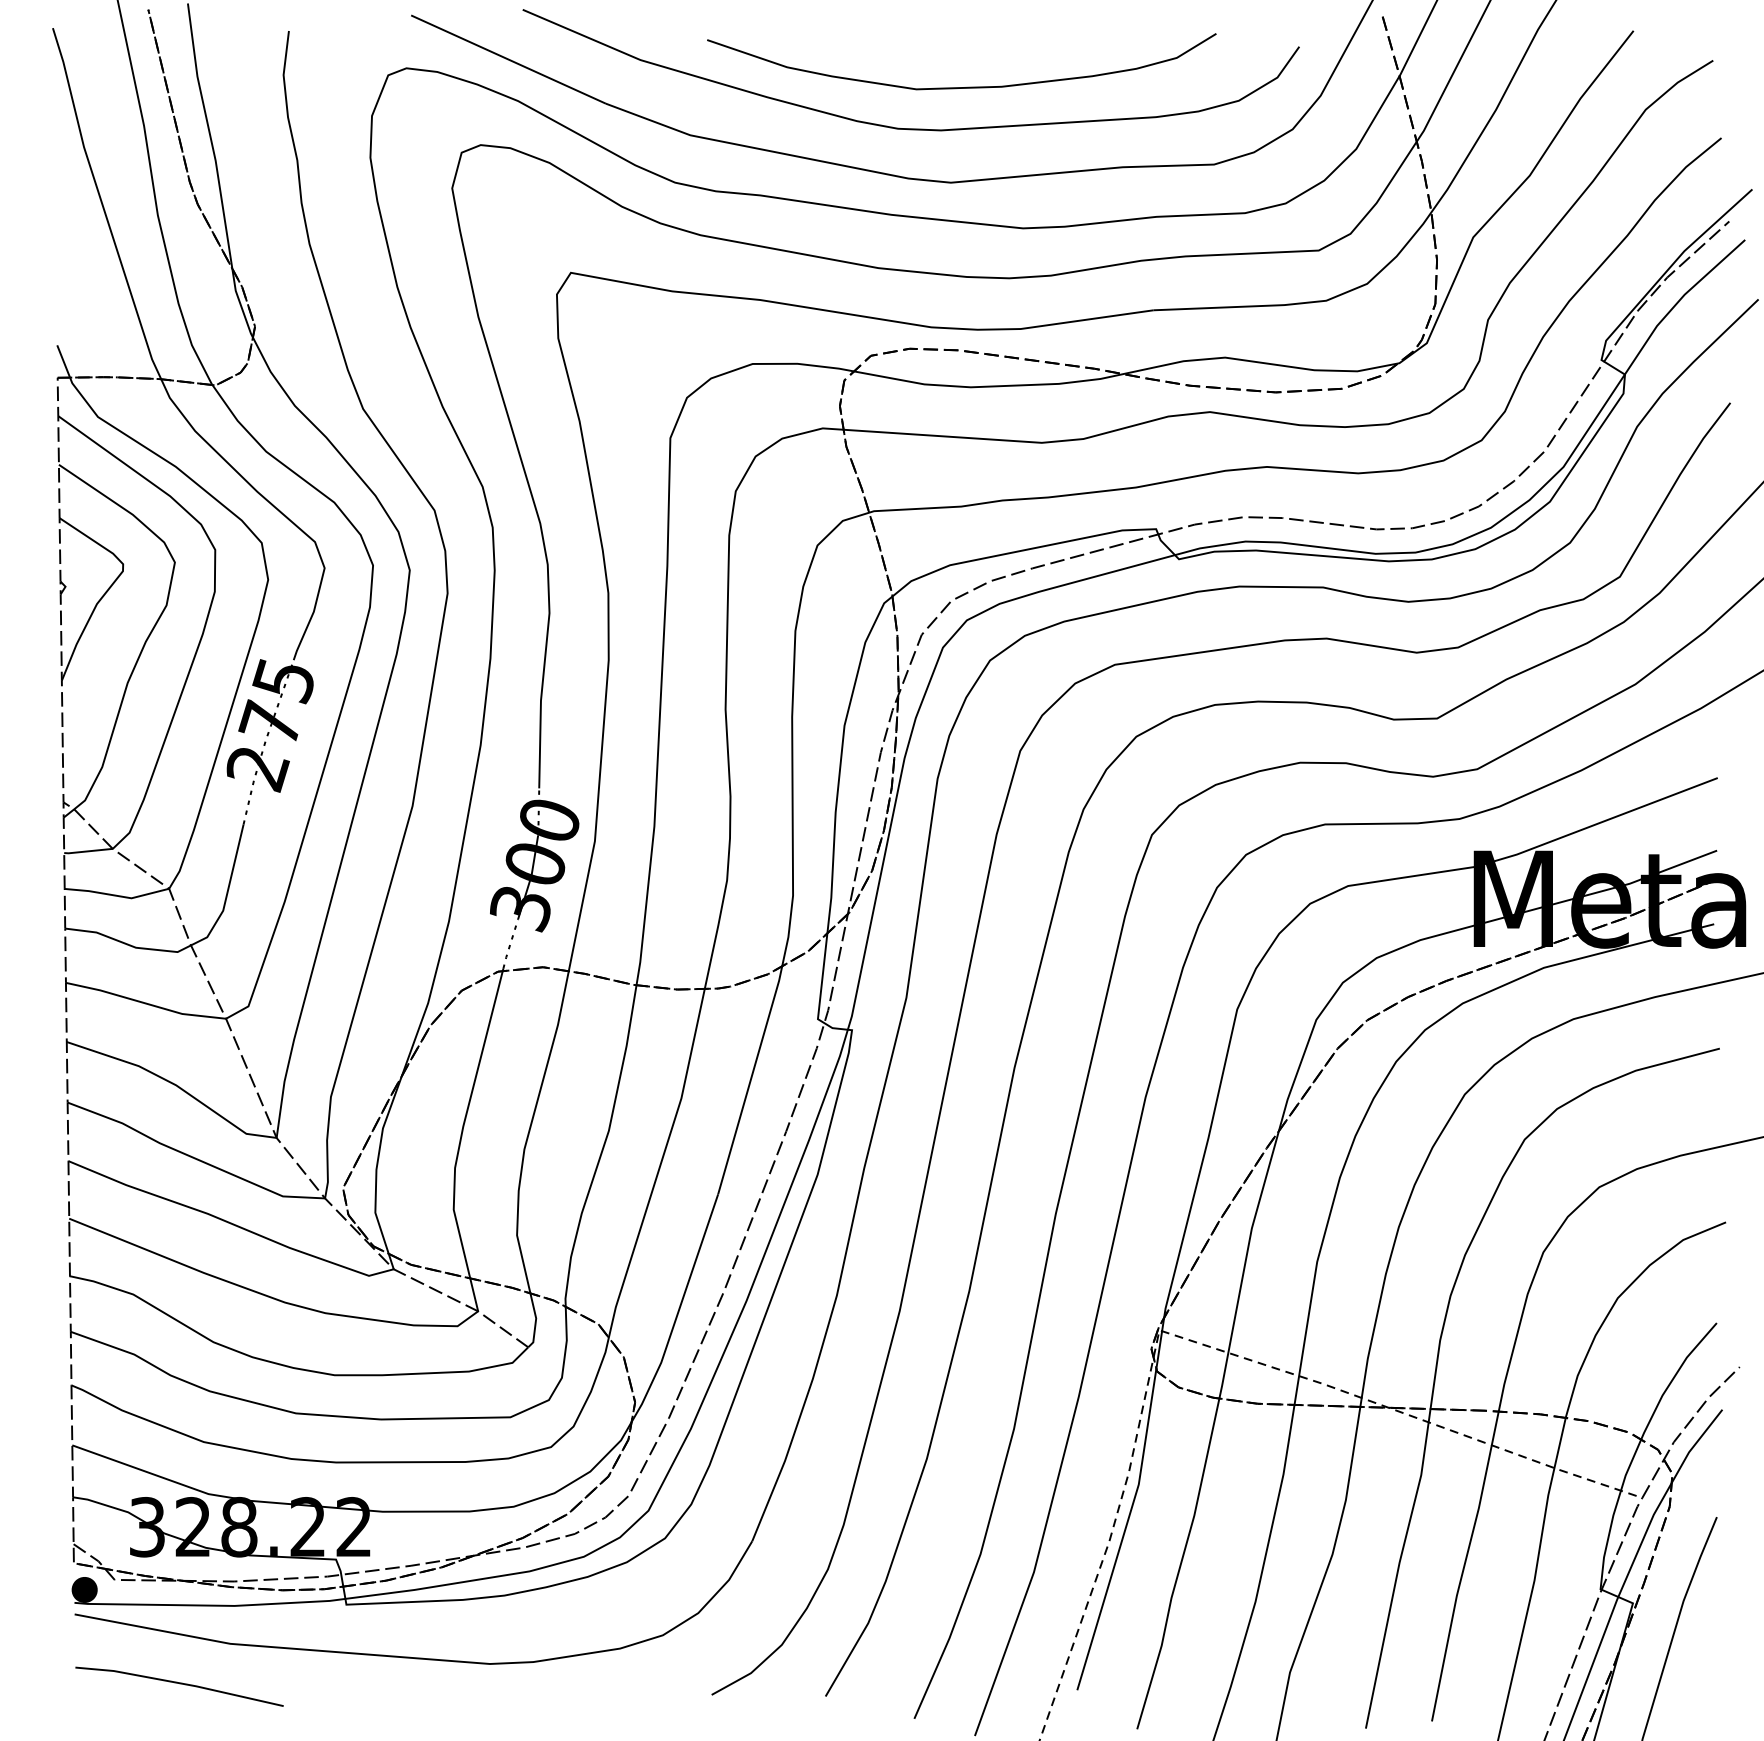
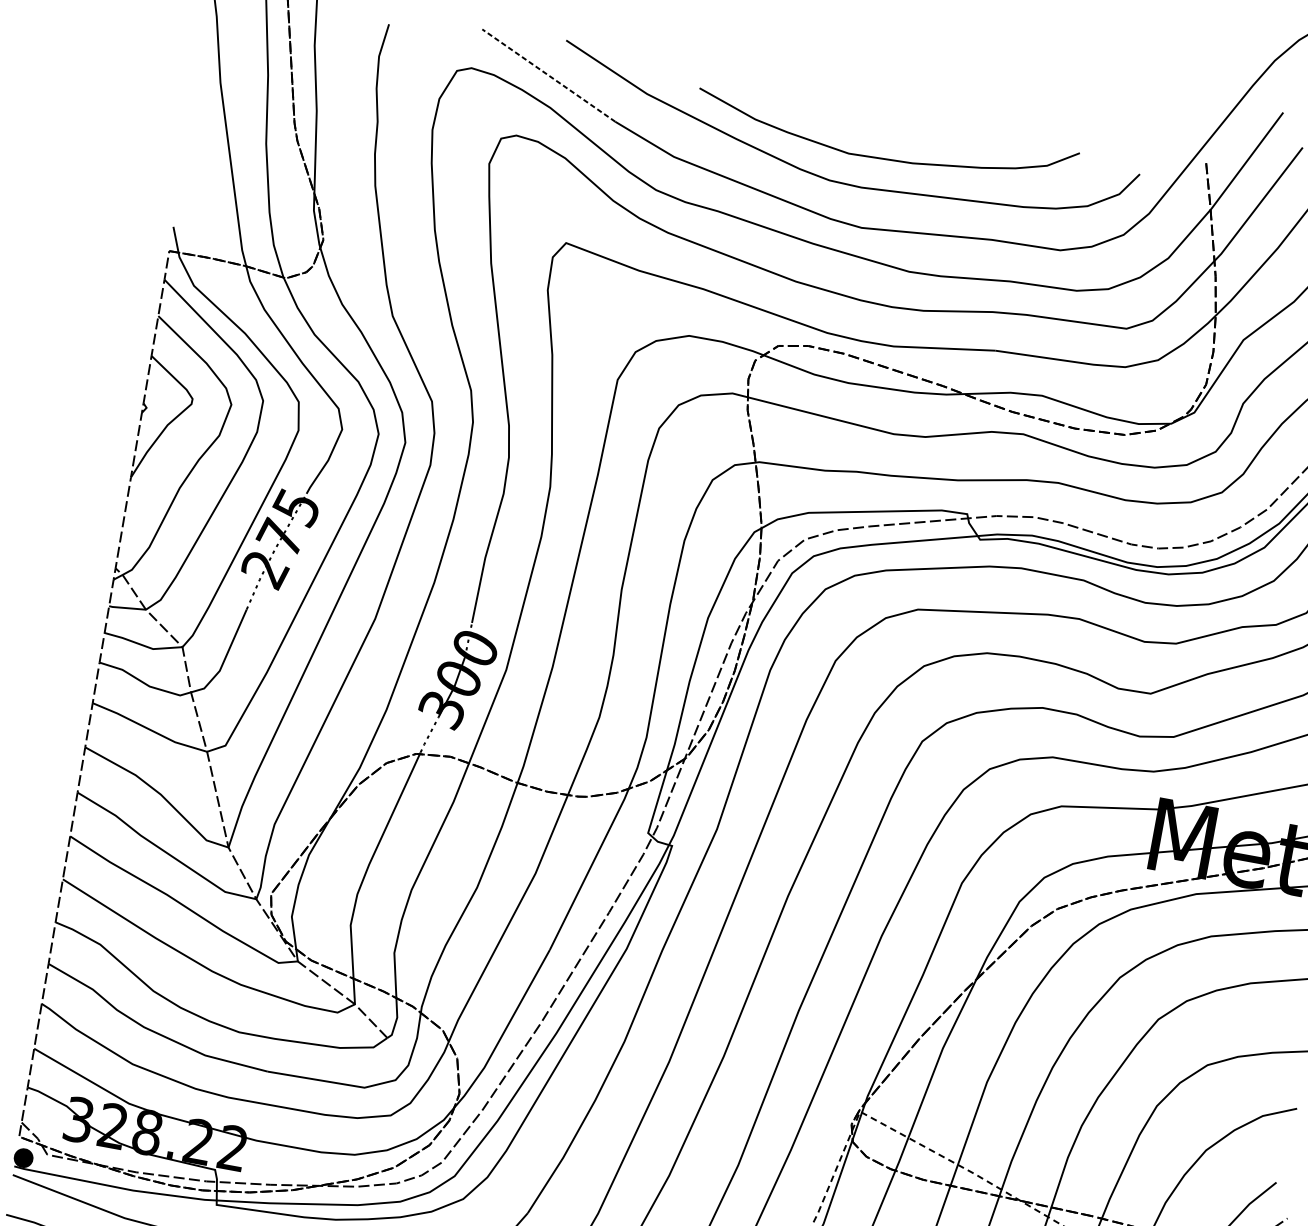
line: (508, 59) -> (548, 75), solid -> dashed

